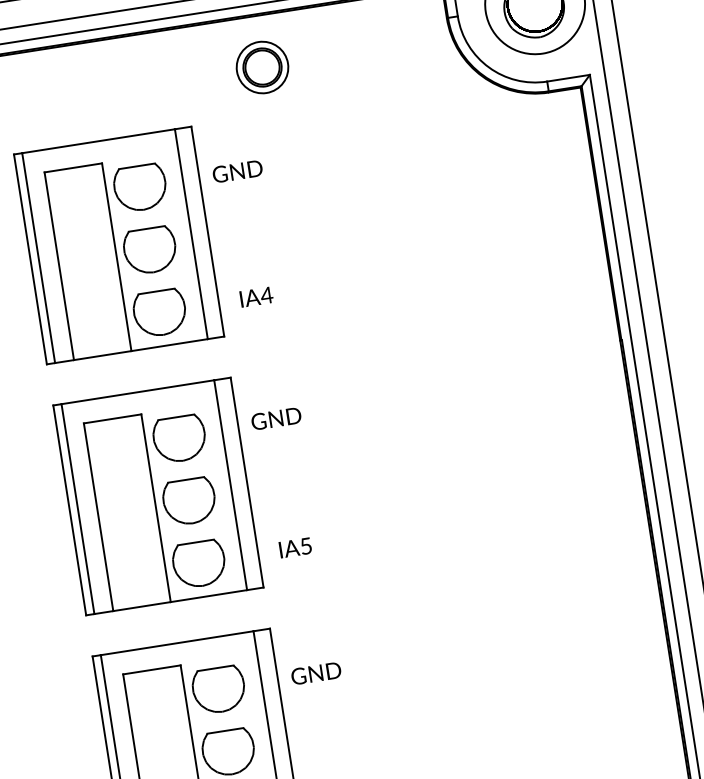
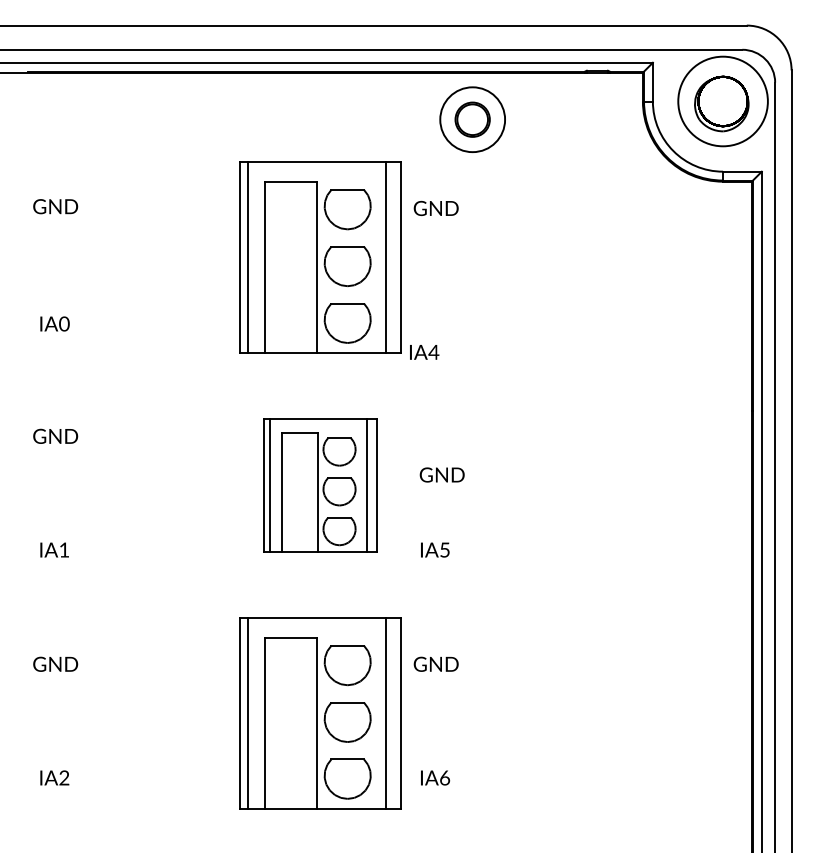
circle: (262, 67) -> (472, 119), size x1.4
text: (256, 297) -> (424, 352), moved
text: (275, 418) -> (441, 474), moved
part: (158, 496) -> (320, 485), size x0.7

